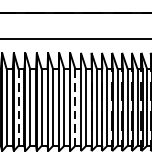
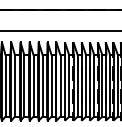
line: (19, 107) -> (15, 85), dashed -> solid
line: (75, 107) -> (60, 85), dashed -> solid

